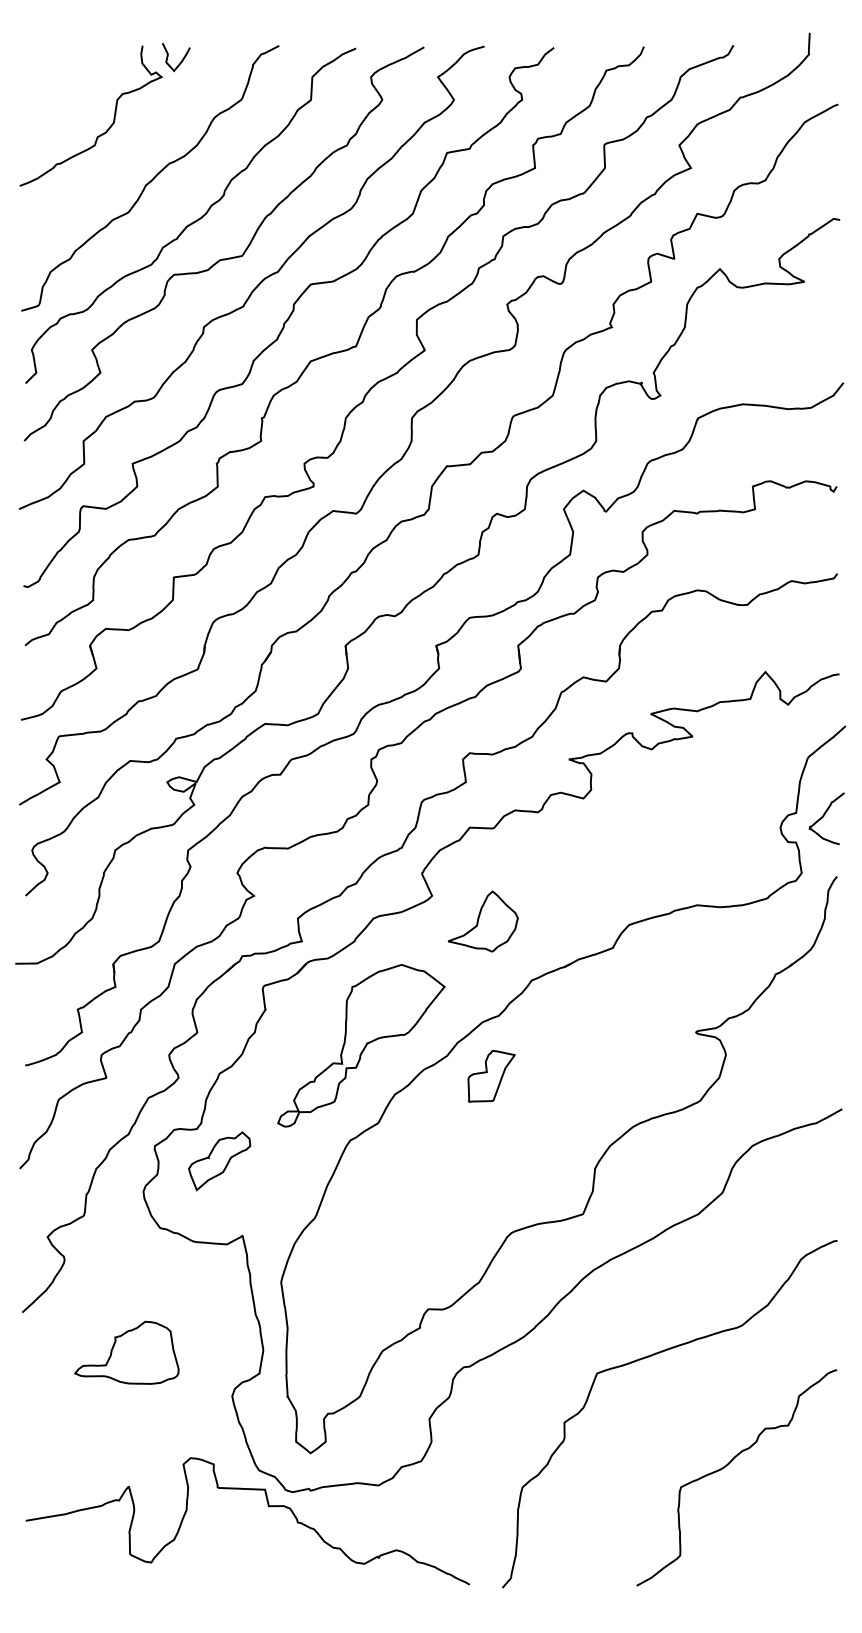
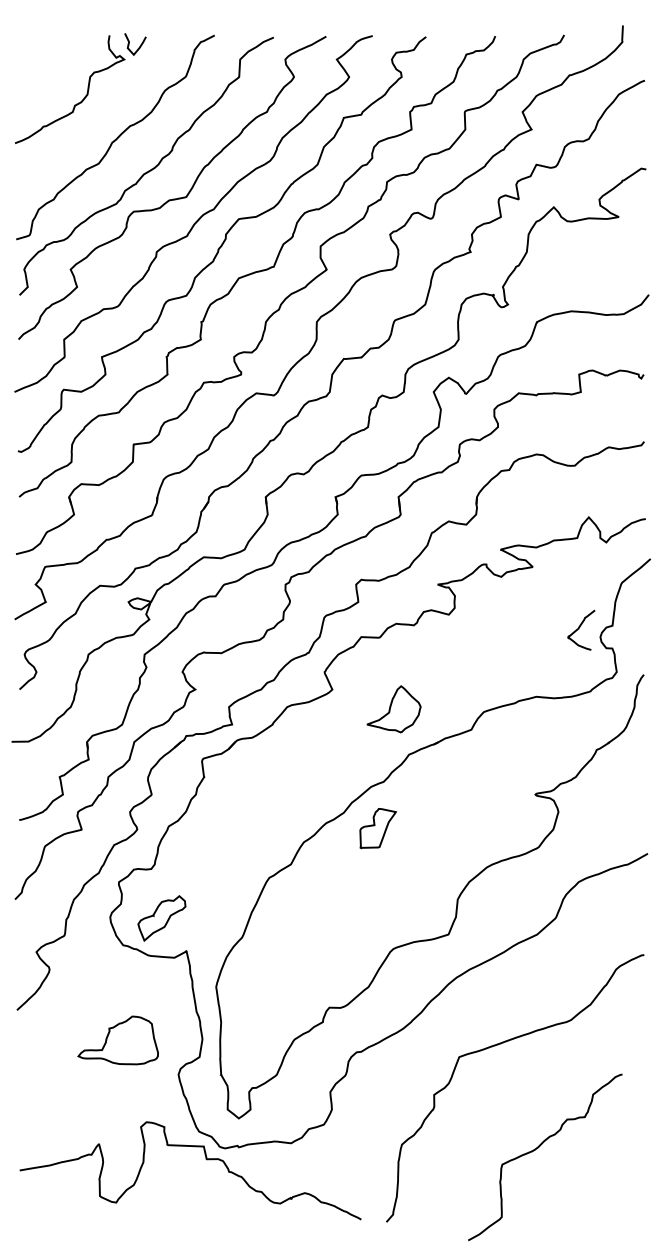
curve: (824, 816) -> (579, 628), moved
part: (482, 921) -> (393, 709), moved
part: (361, 1045) -> (278, 804), removed
part: (219, 1161) -> (161, 918), moved
part: (126, 1352) -> (117, 1040), moved
curve: (728, 1465) -> (538, 1147), moved

